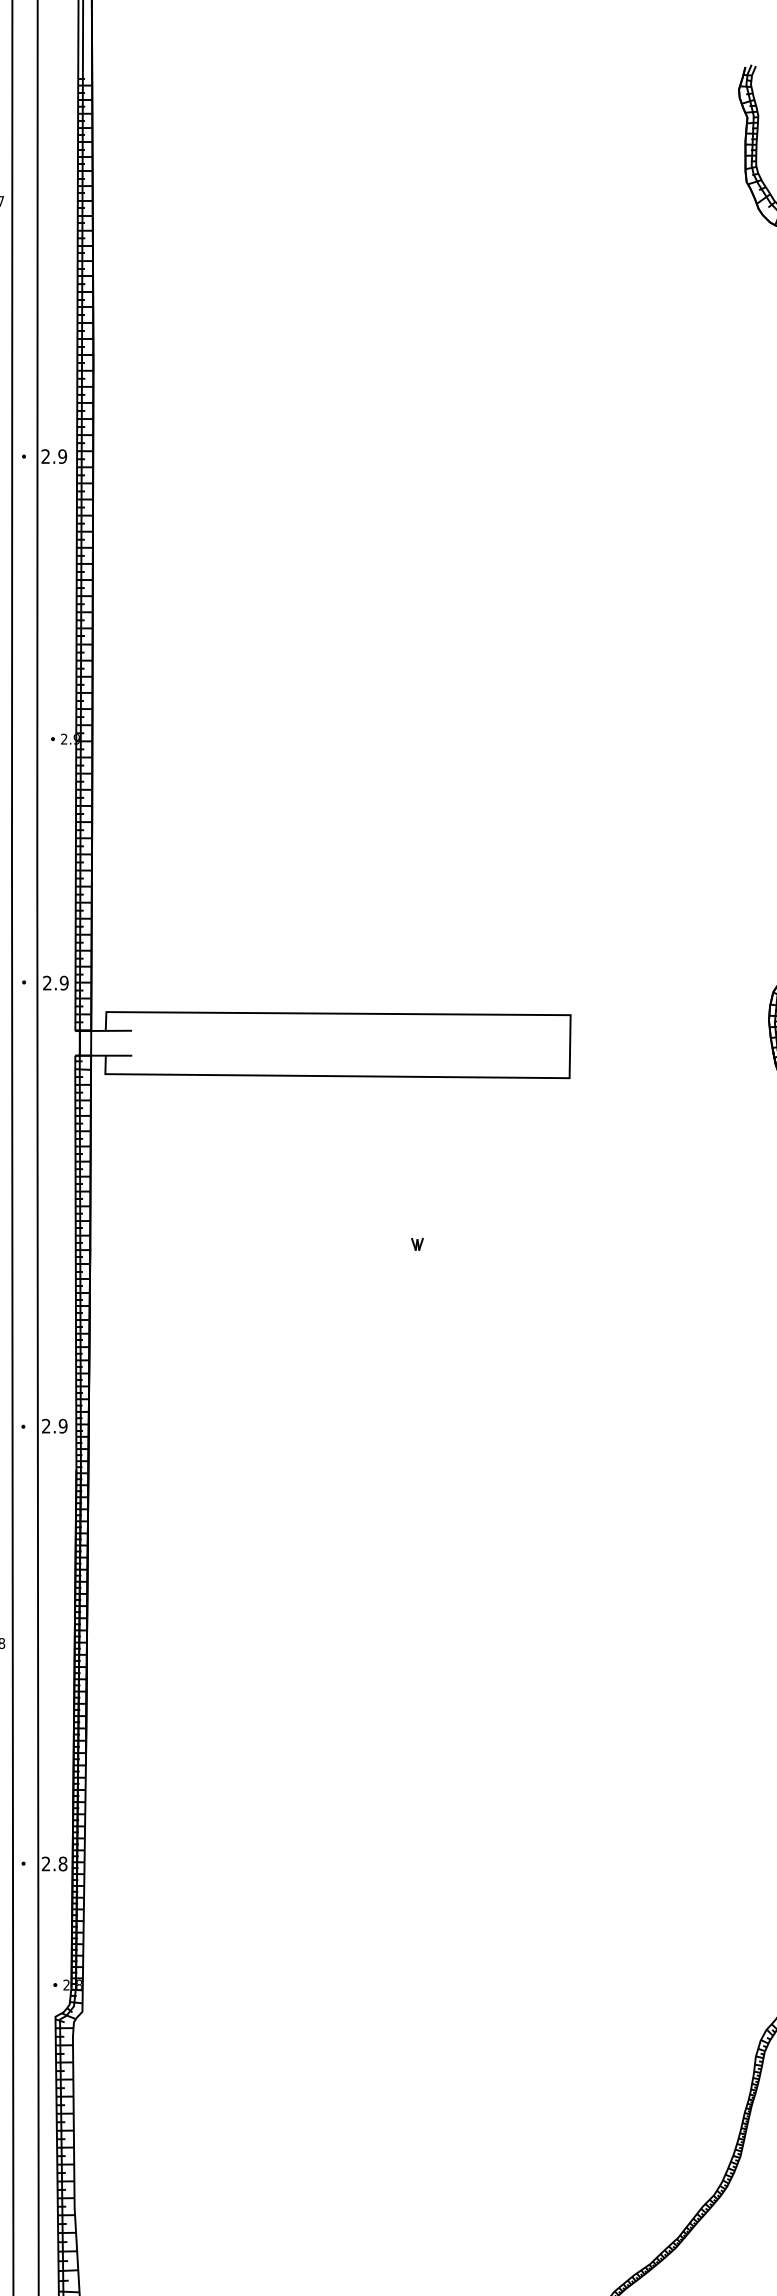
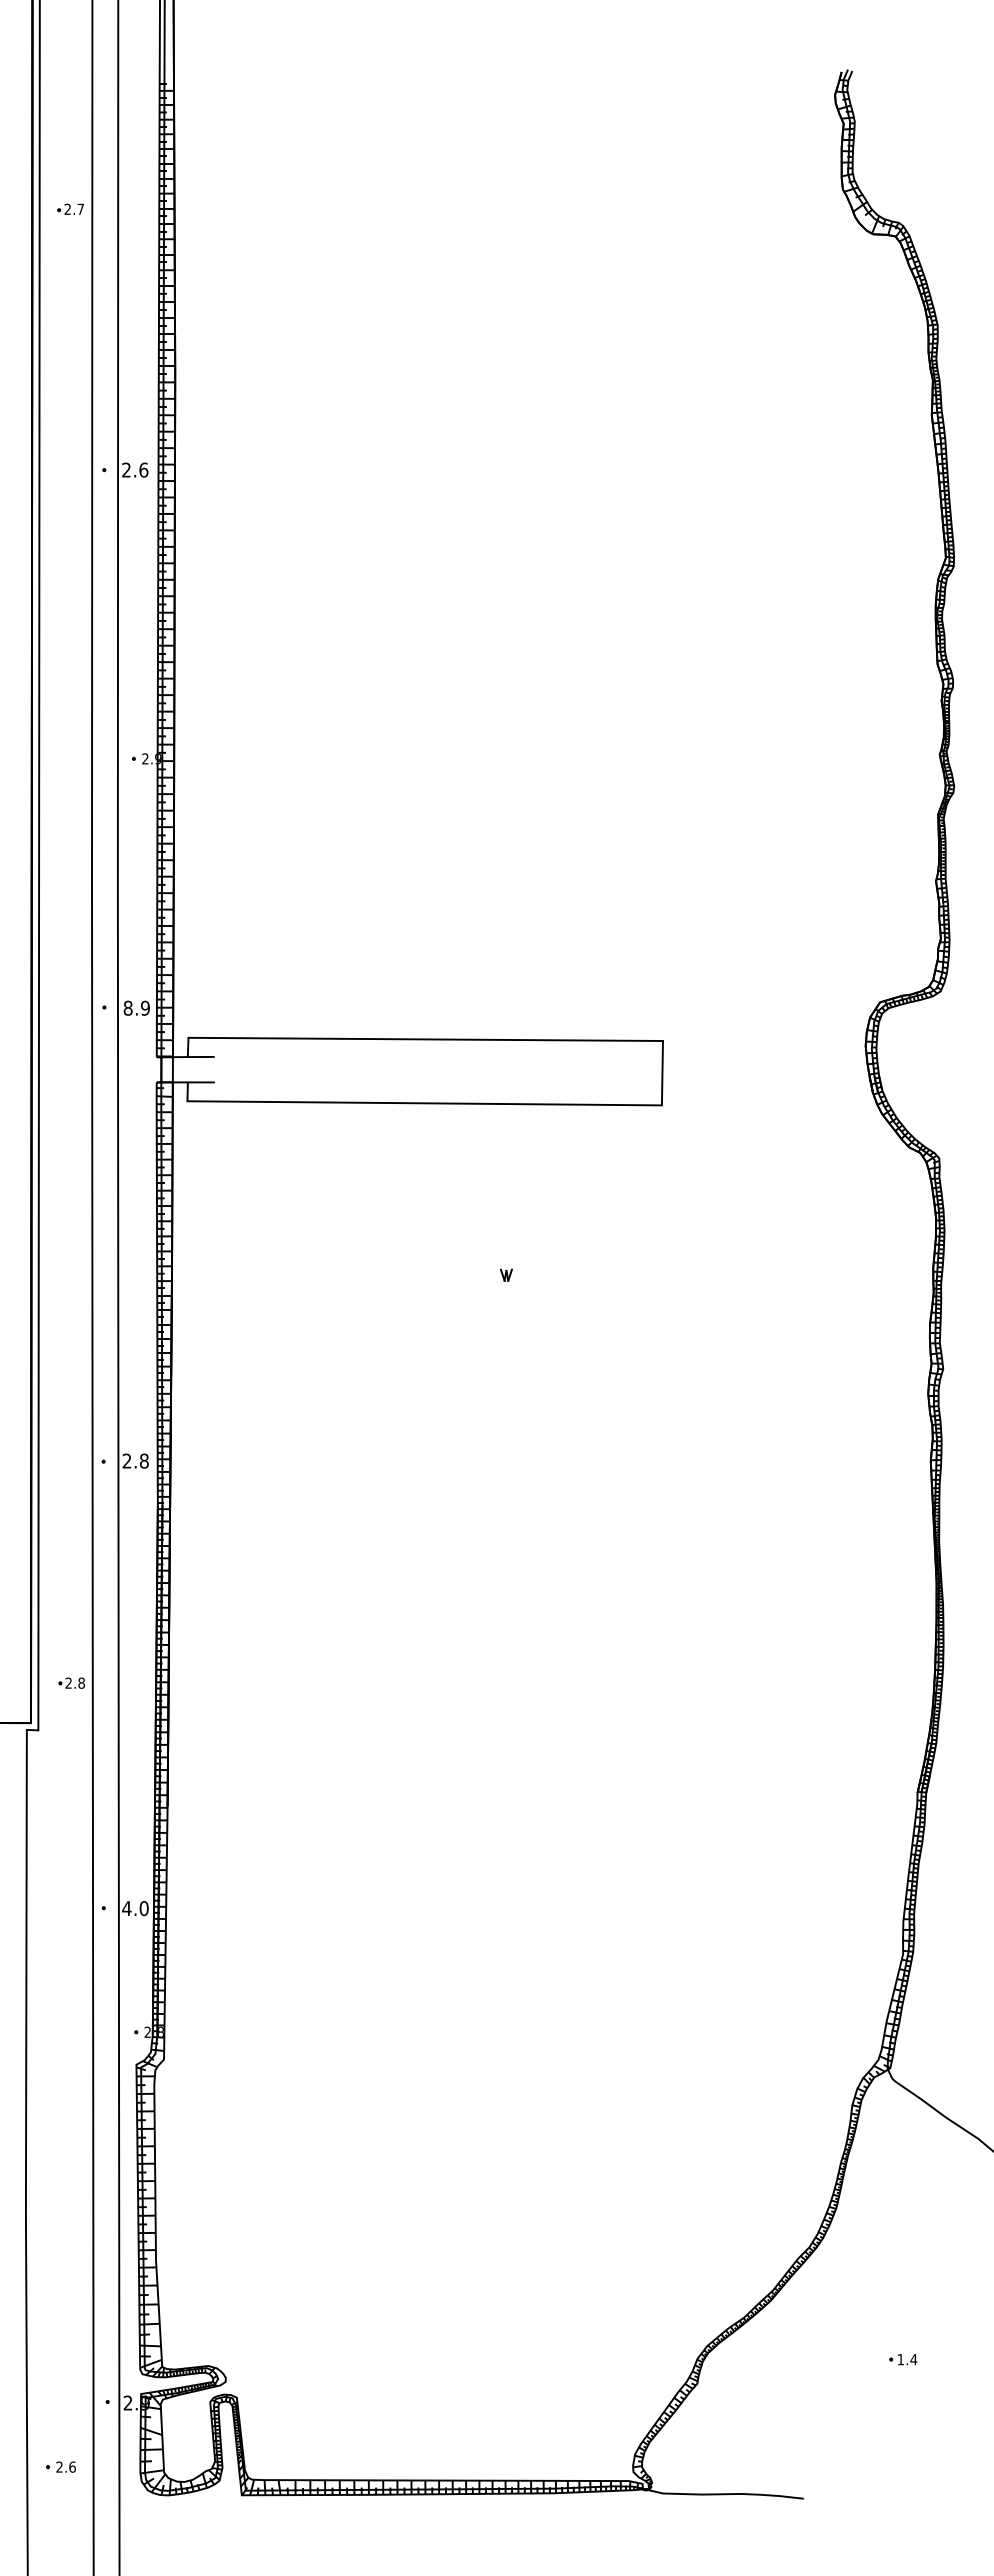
text: (62, 456) -> (143, 469), 2.9 -> 2.6
text: (46, 982) -> (127, 1007), 2.9 -> 8.9
text: (62, 1425) -> (143, 1460), 2.9 -> 2.8
text: (54, 1863) -> (135, 1908), 2.8 -> 4.0

